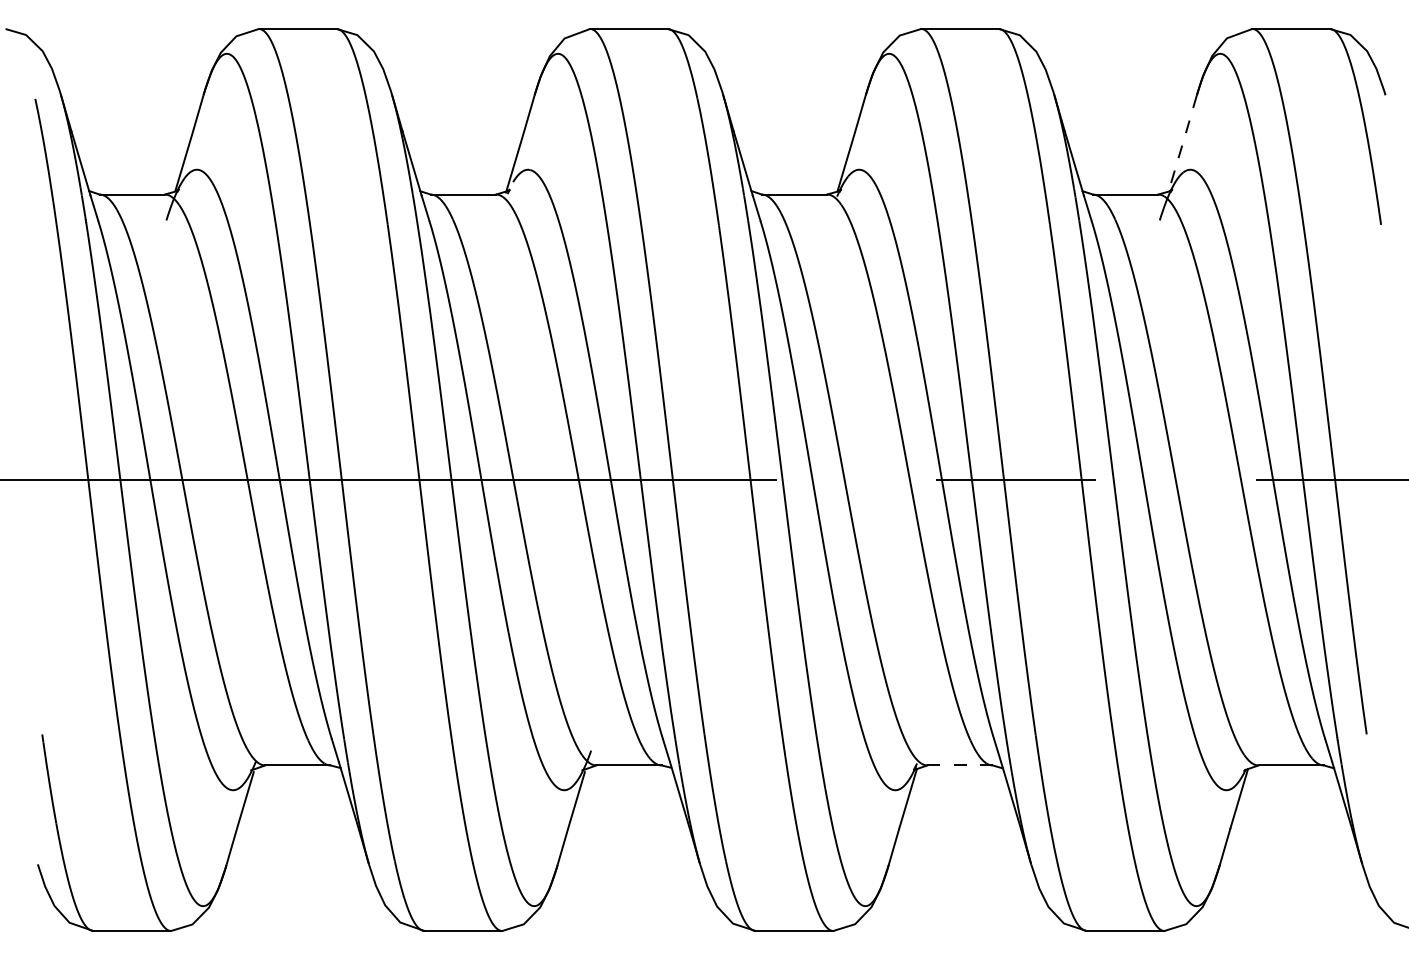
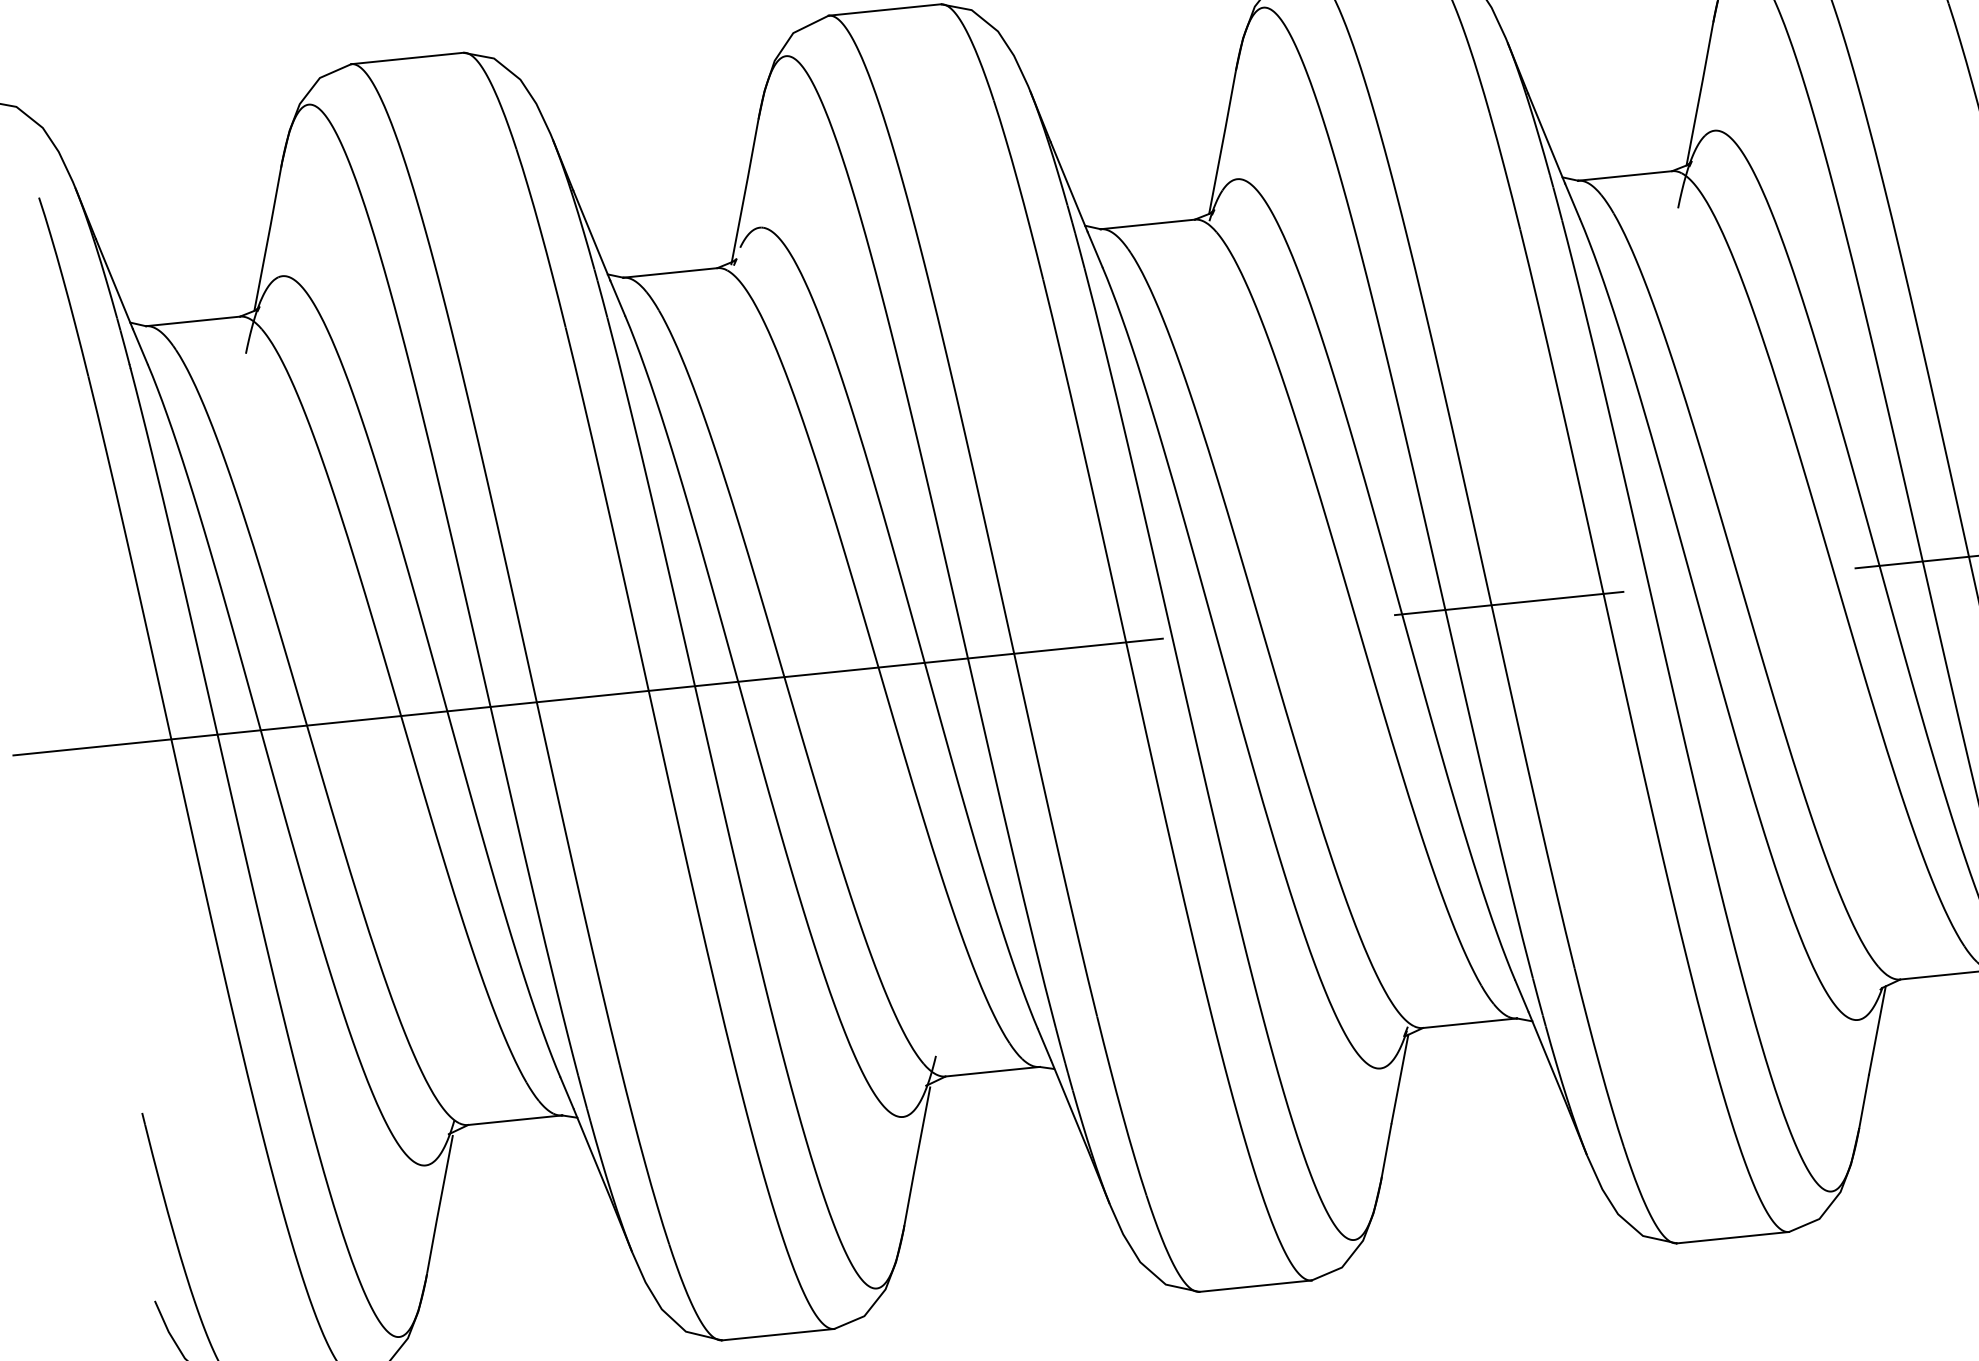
line: (1182, 143) -> (1699, 93), dashed -> solid
line: (960, 765) -> (1470, 1023), dashed -> solid

